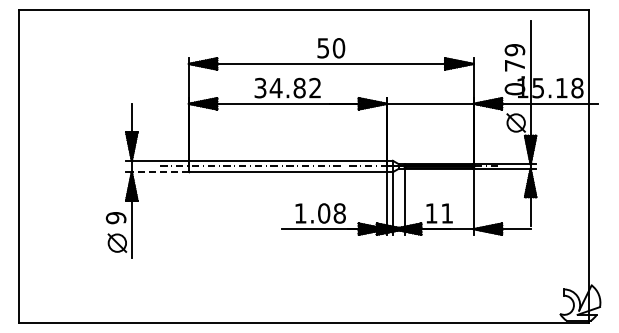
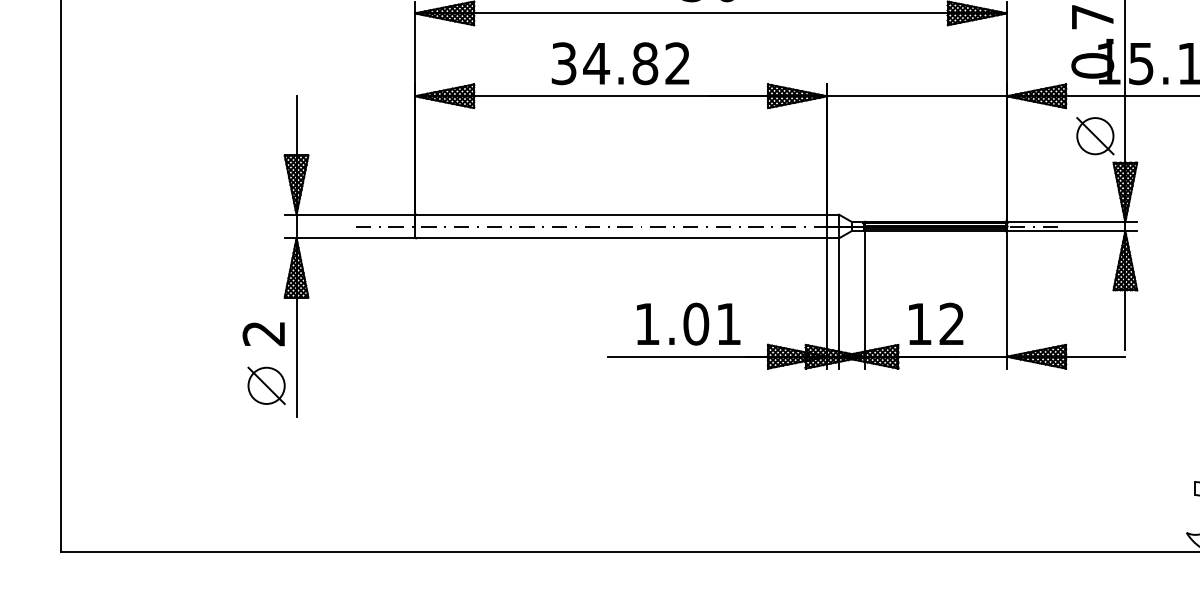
line: (159, 172) -> (354, 238), dashed -> solid
text: (339, 213) -> (728, 324), 1.08 -> 1.01
text: (446, 213) -> (950, 324), 11 -> 12
text: (116, 218) -> (264, 334), 9 -> 2

